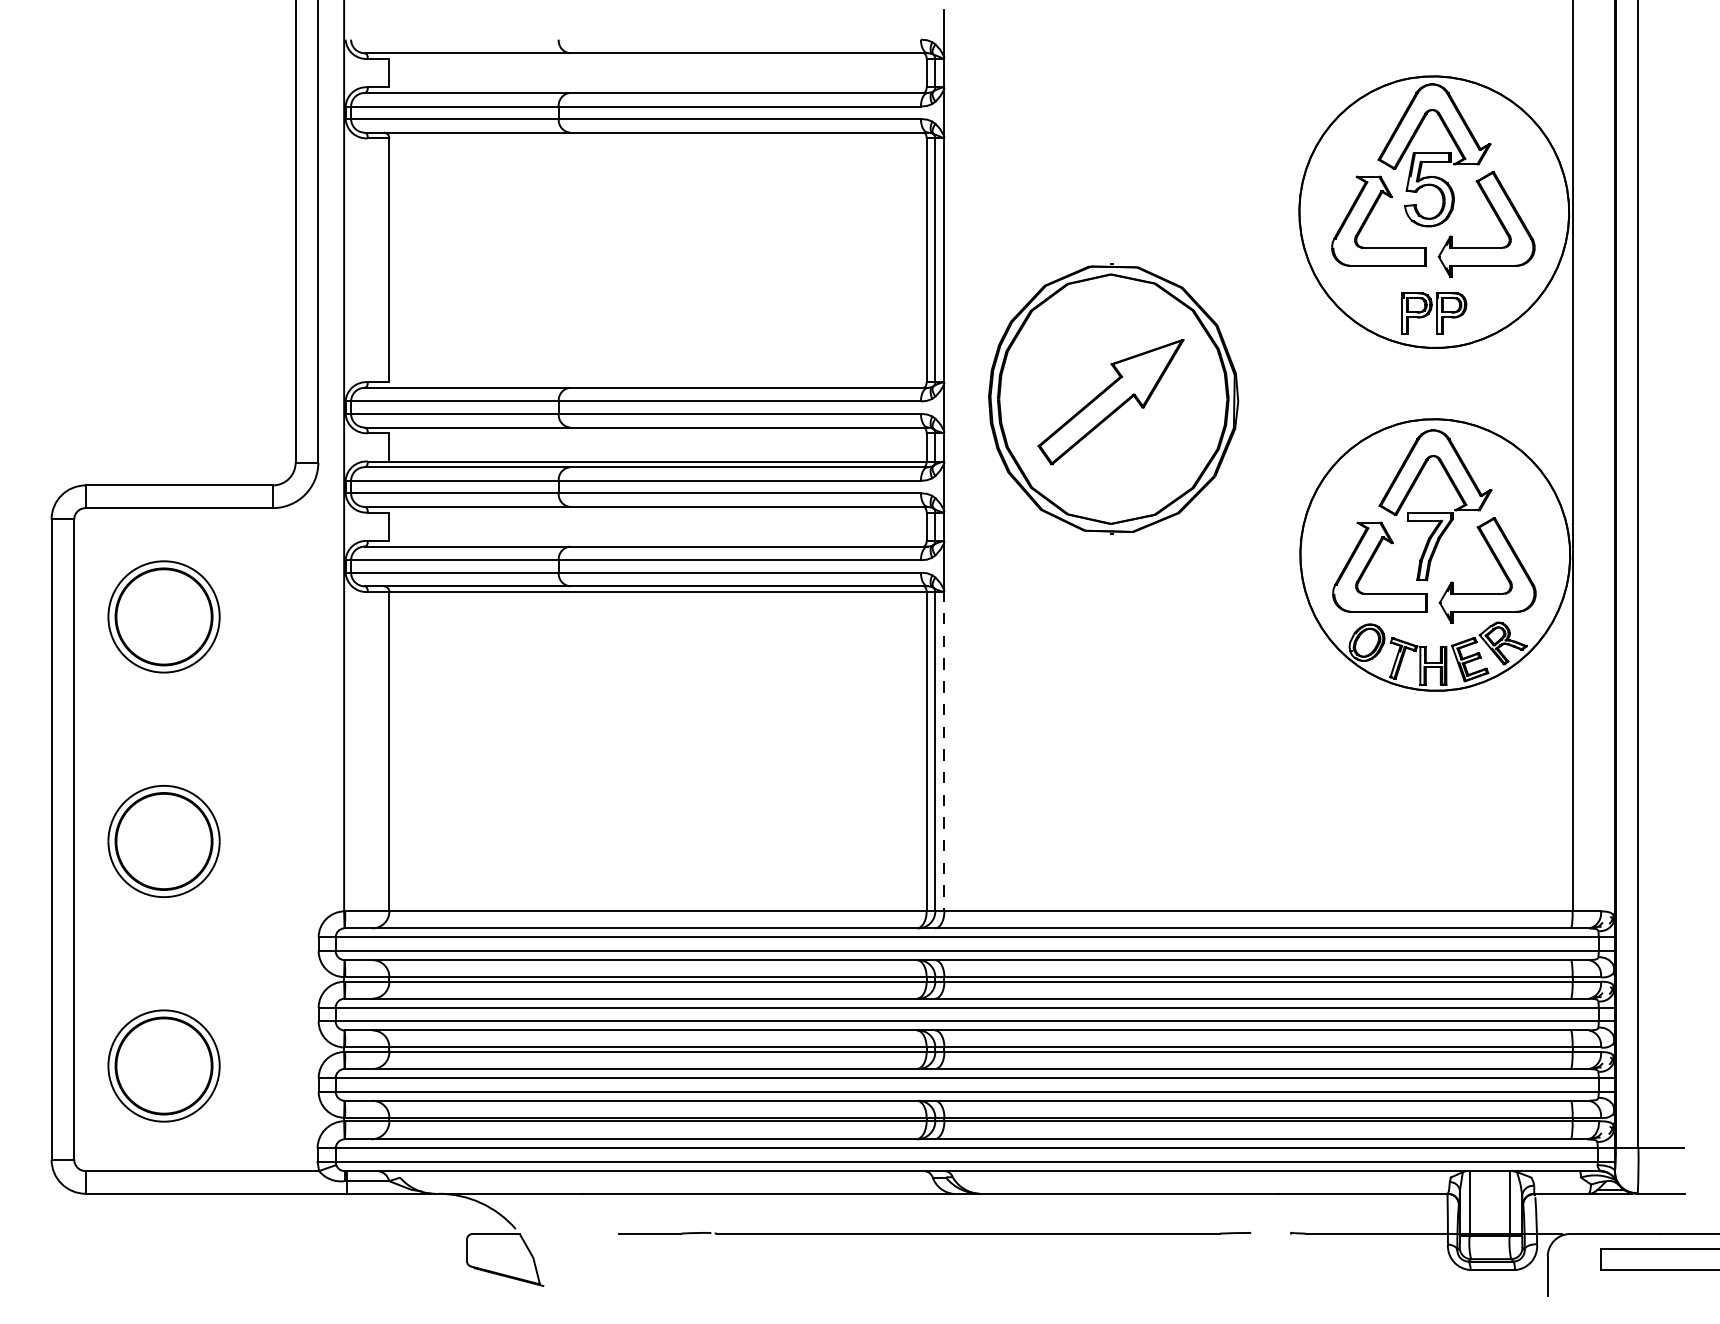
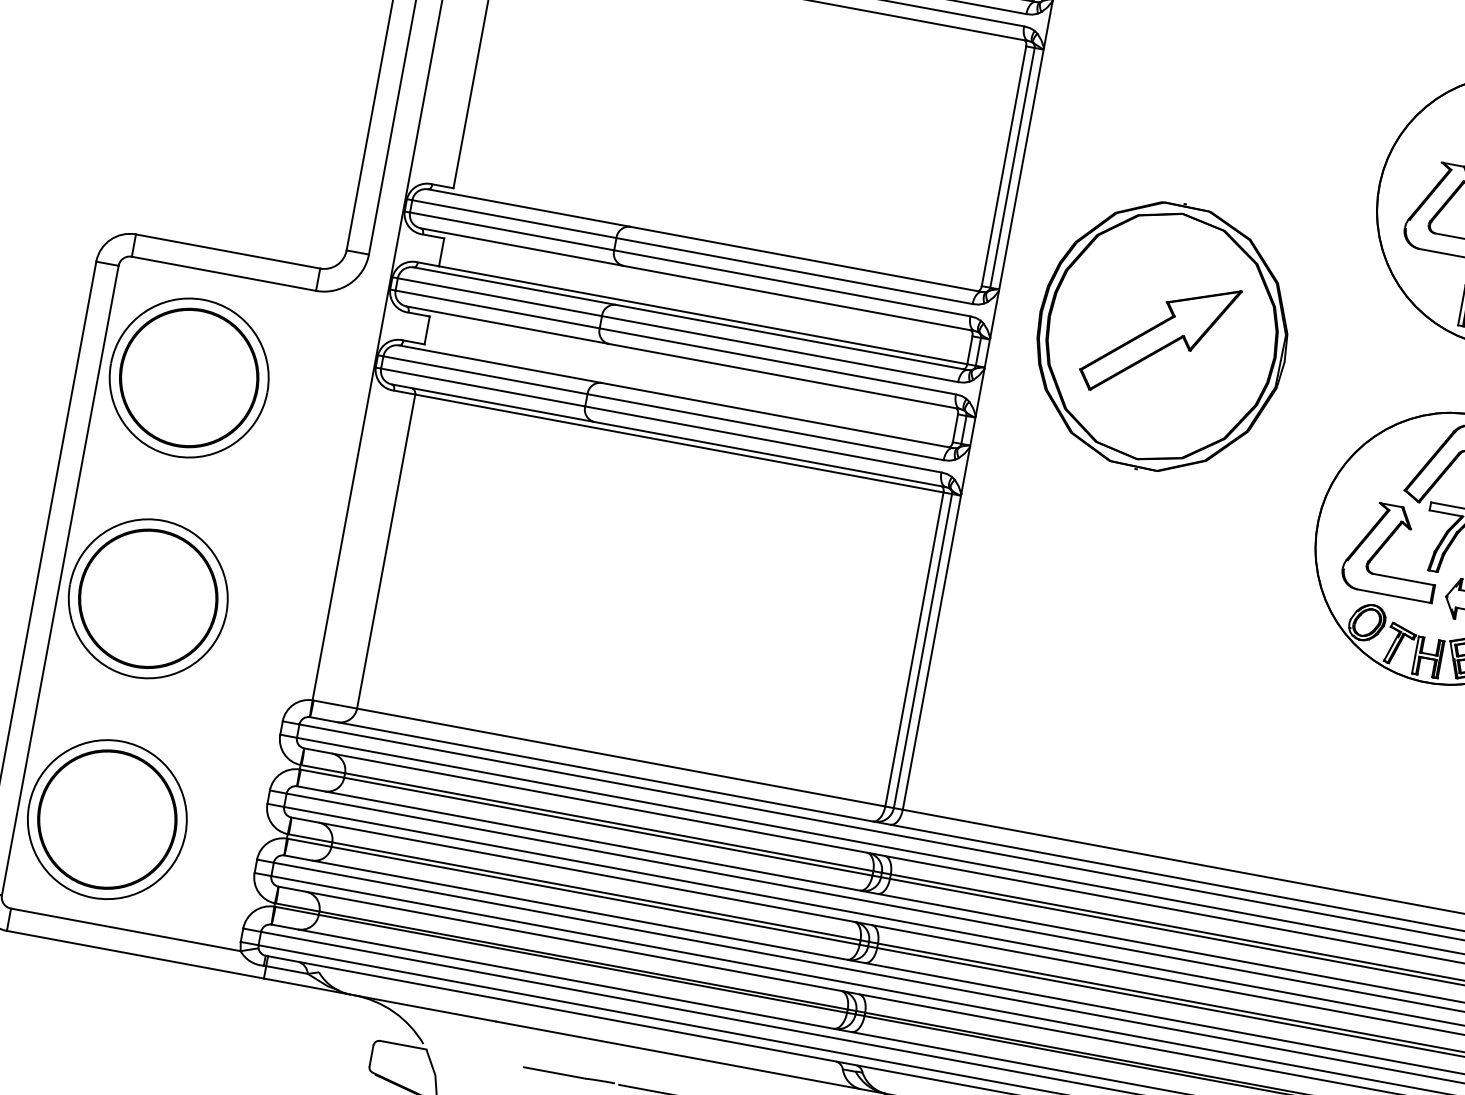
part: (163, 616) -> (188, 377), size x1.43
line: (944, 751) -> (932, 652), dashed -> solid
part: (163, 841) -> (147, 598), size x1.43
part: (163, 1065) -> (106, 818), size x1.43

